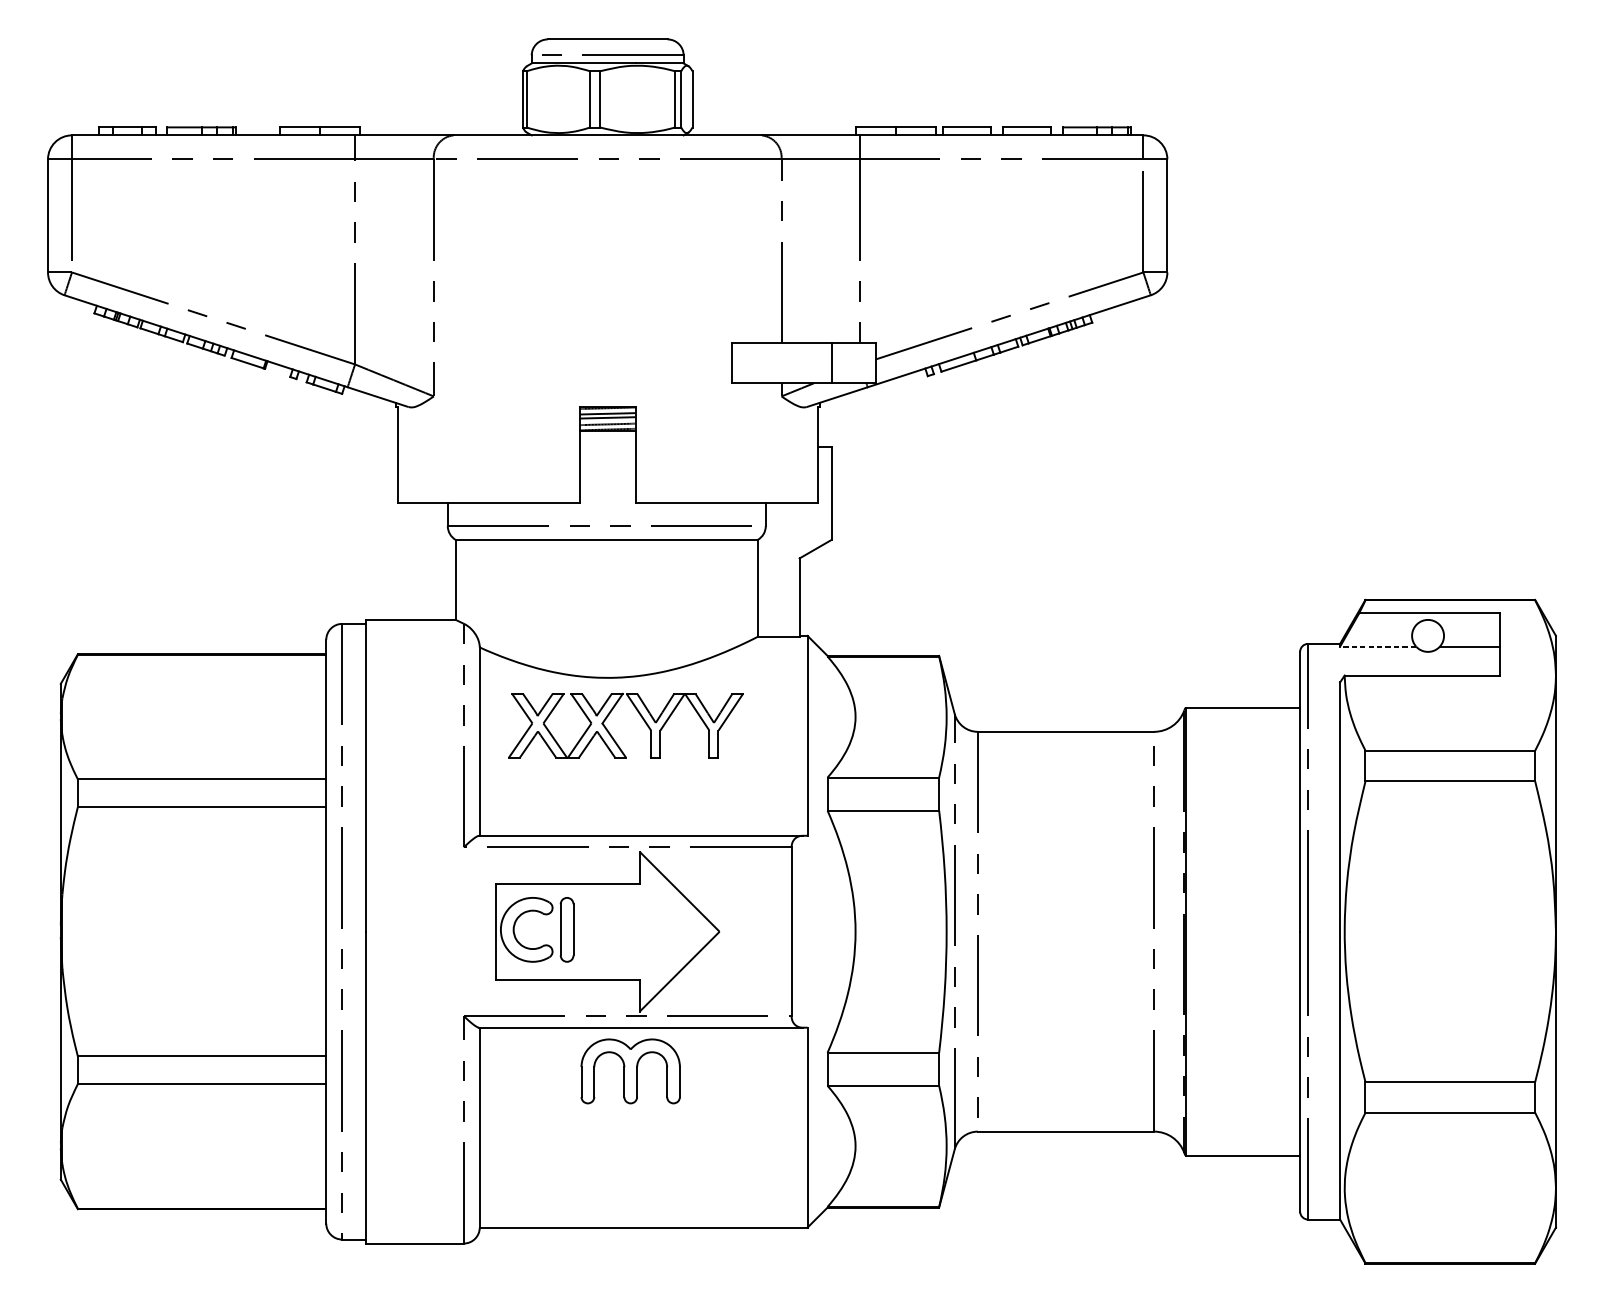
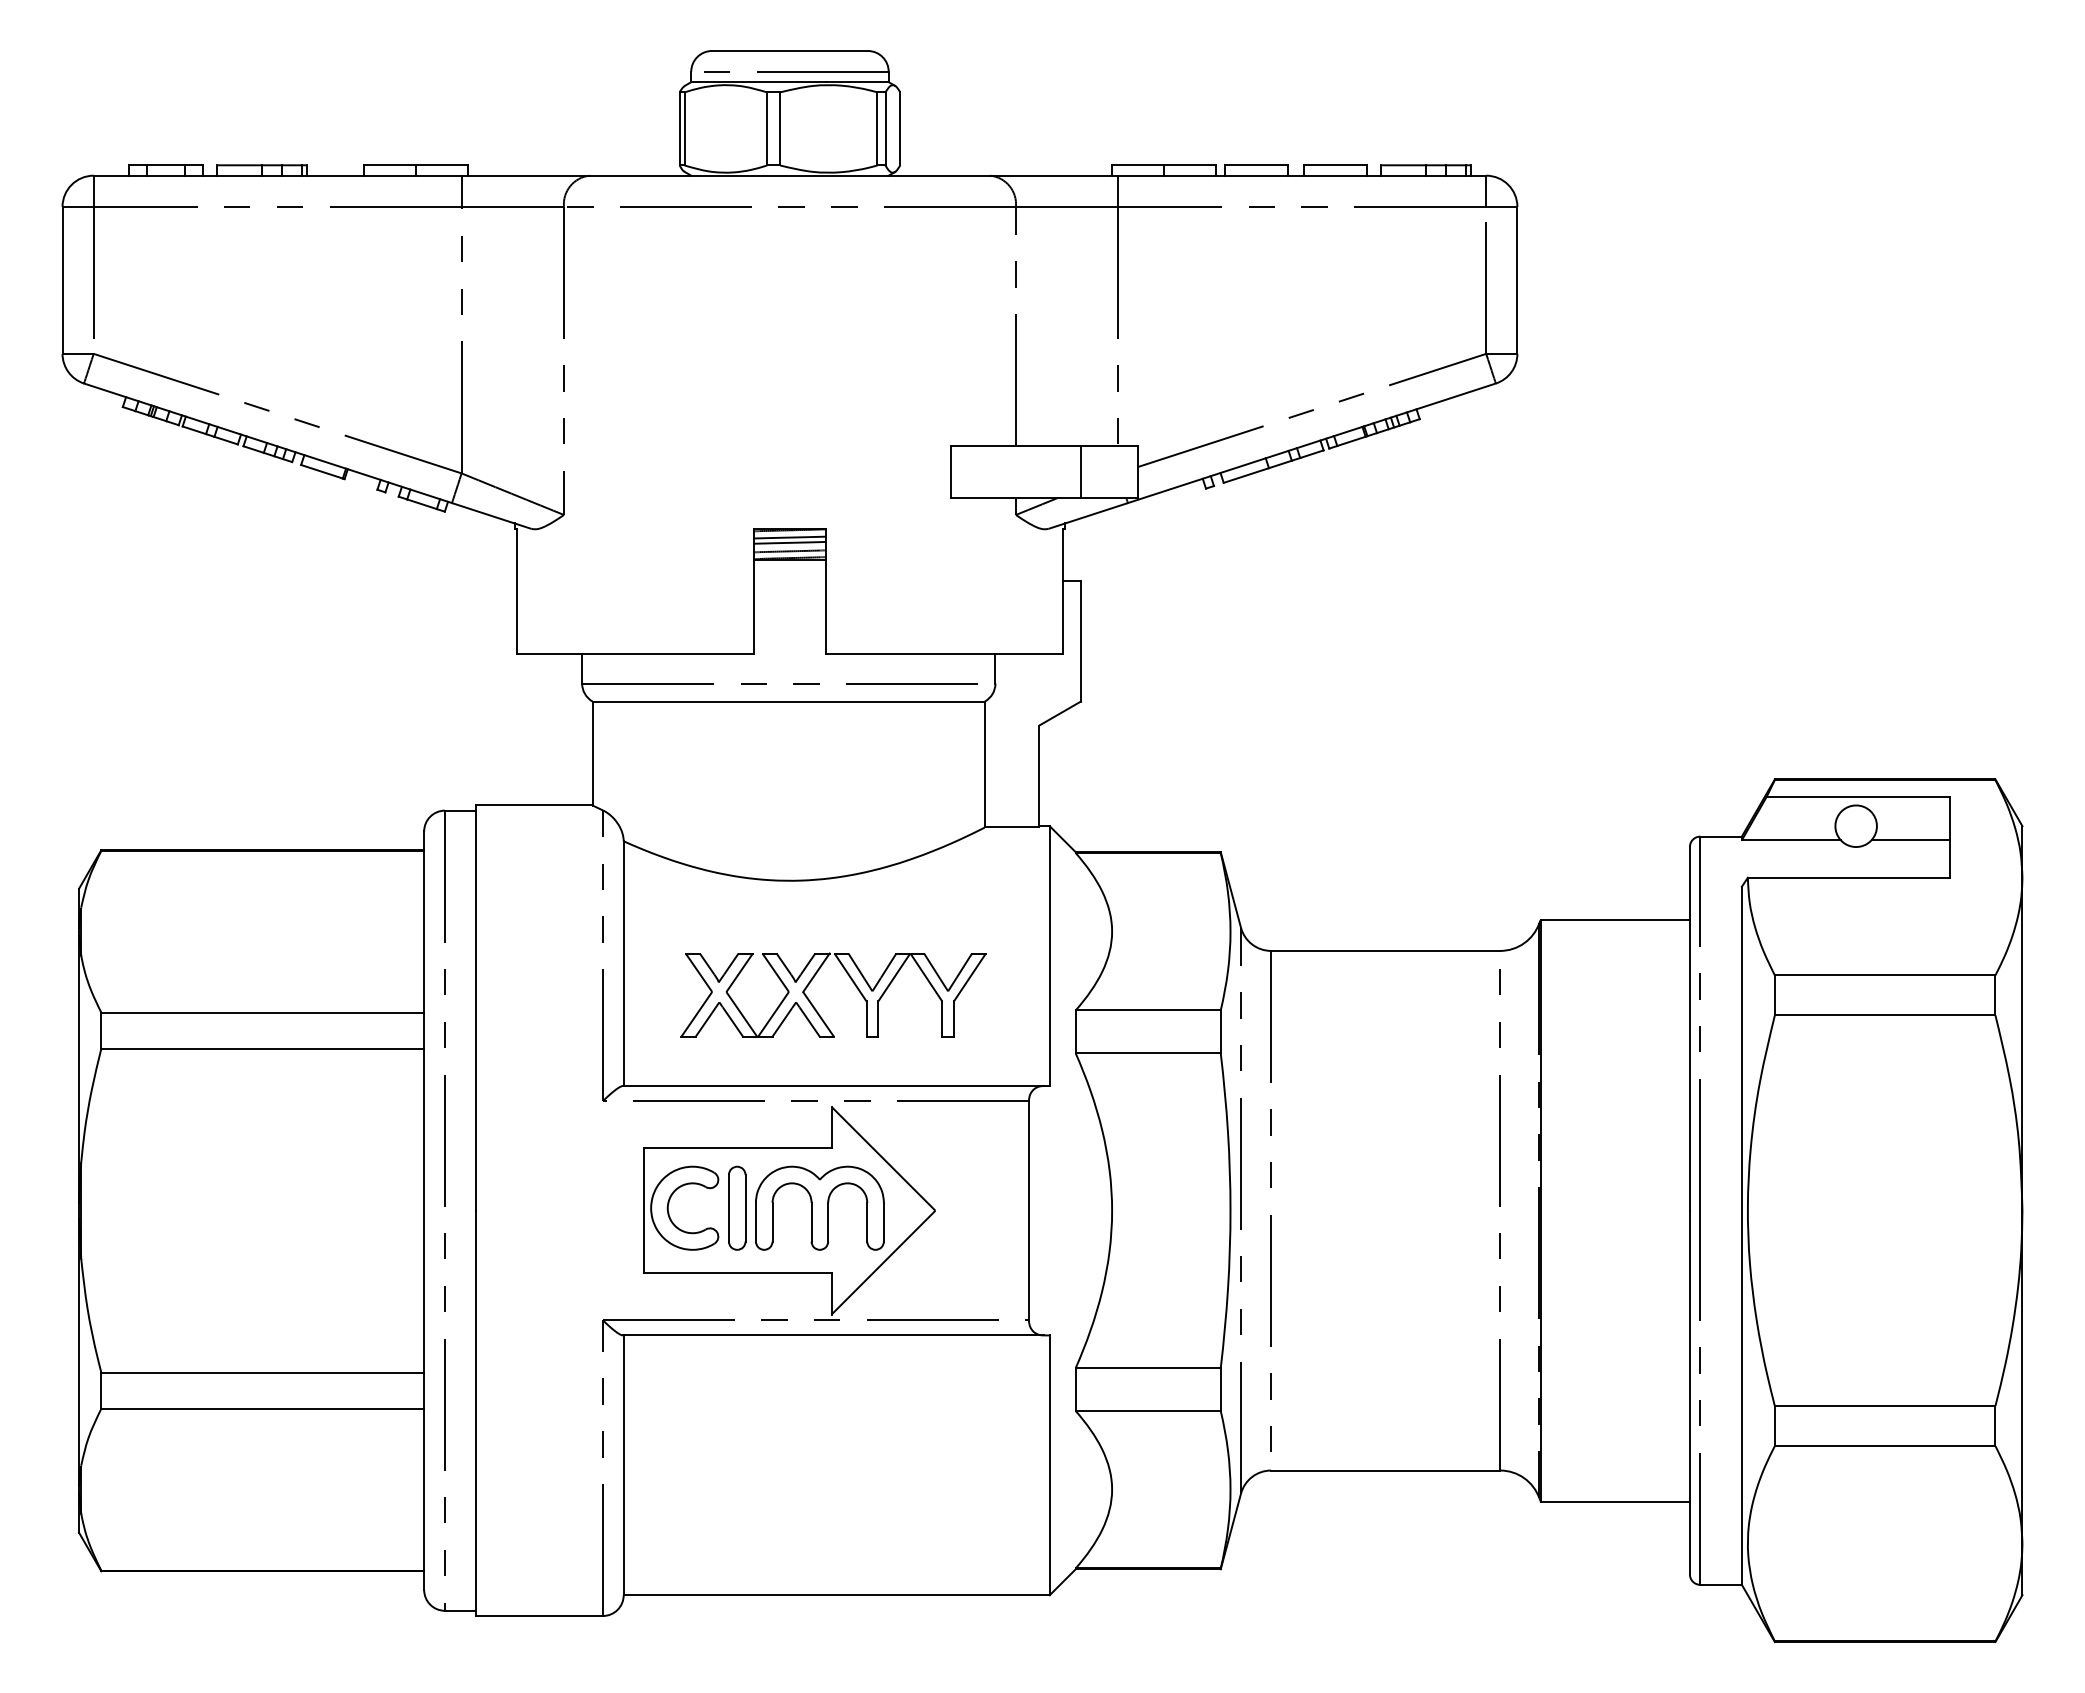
line: (1377, 646) -> (1790, 840), dashed -> solid
part: (640, 716) -> (852, 982), moved
part: (630, 1070) -> (819, 1207), moved

